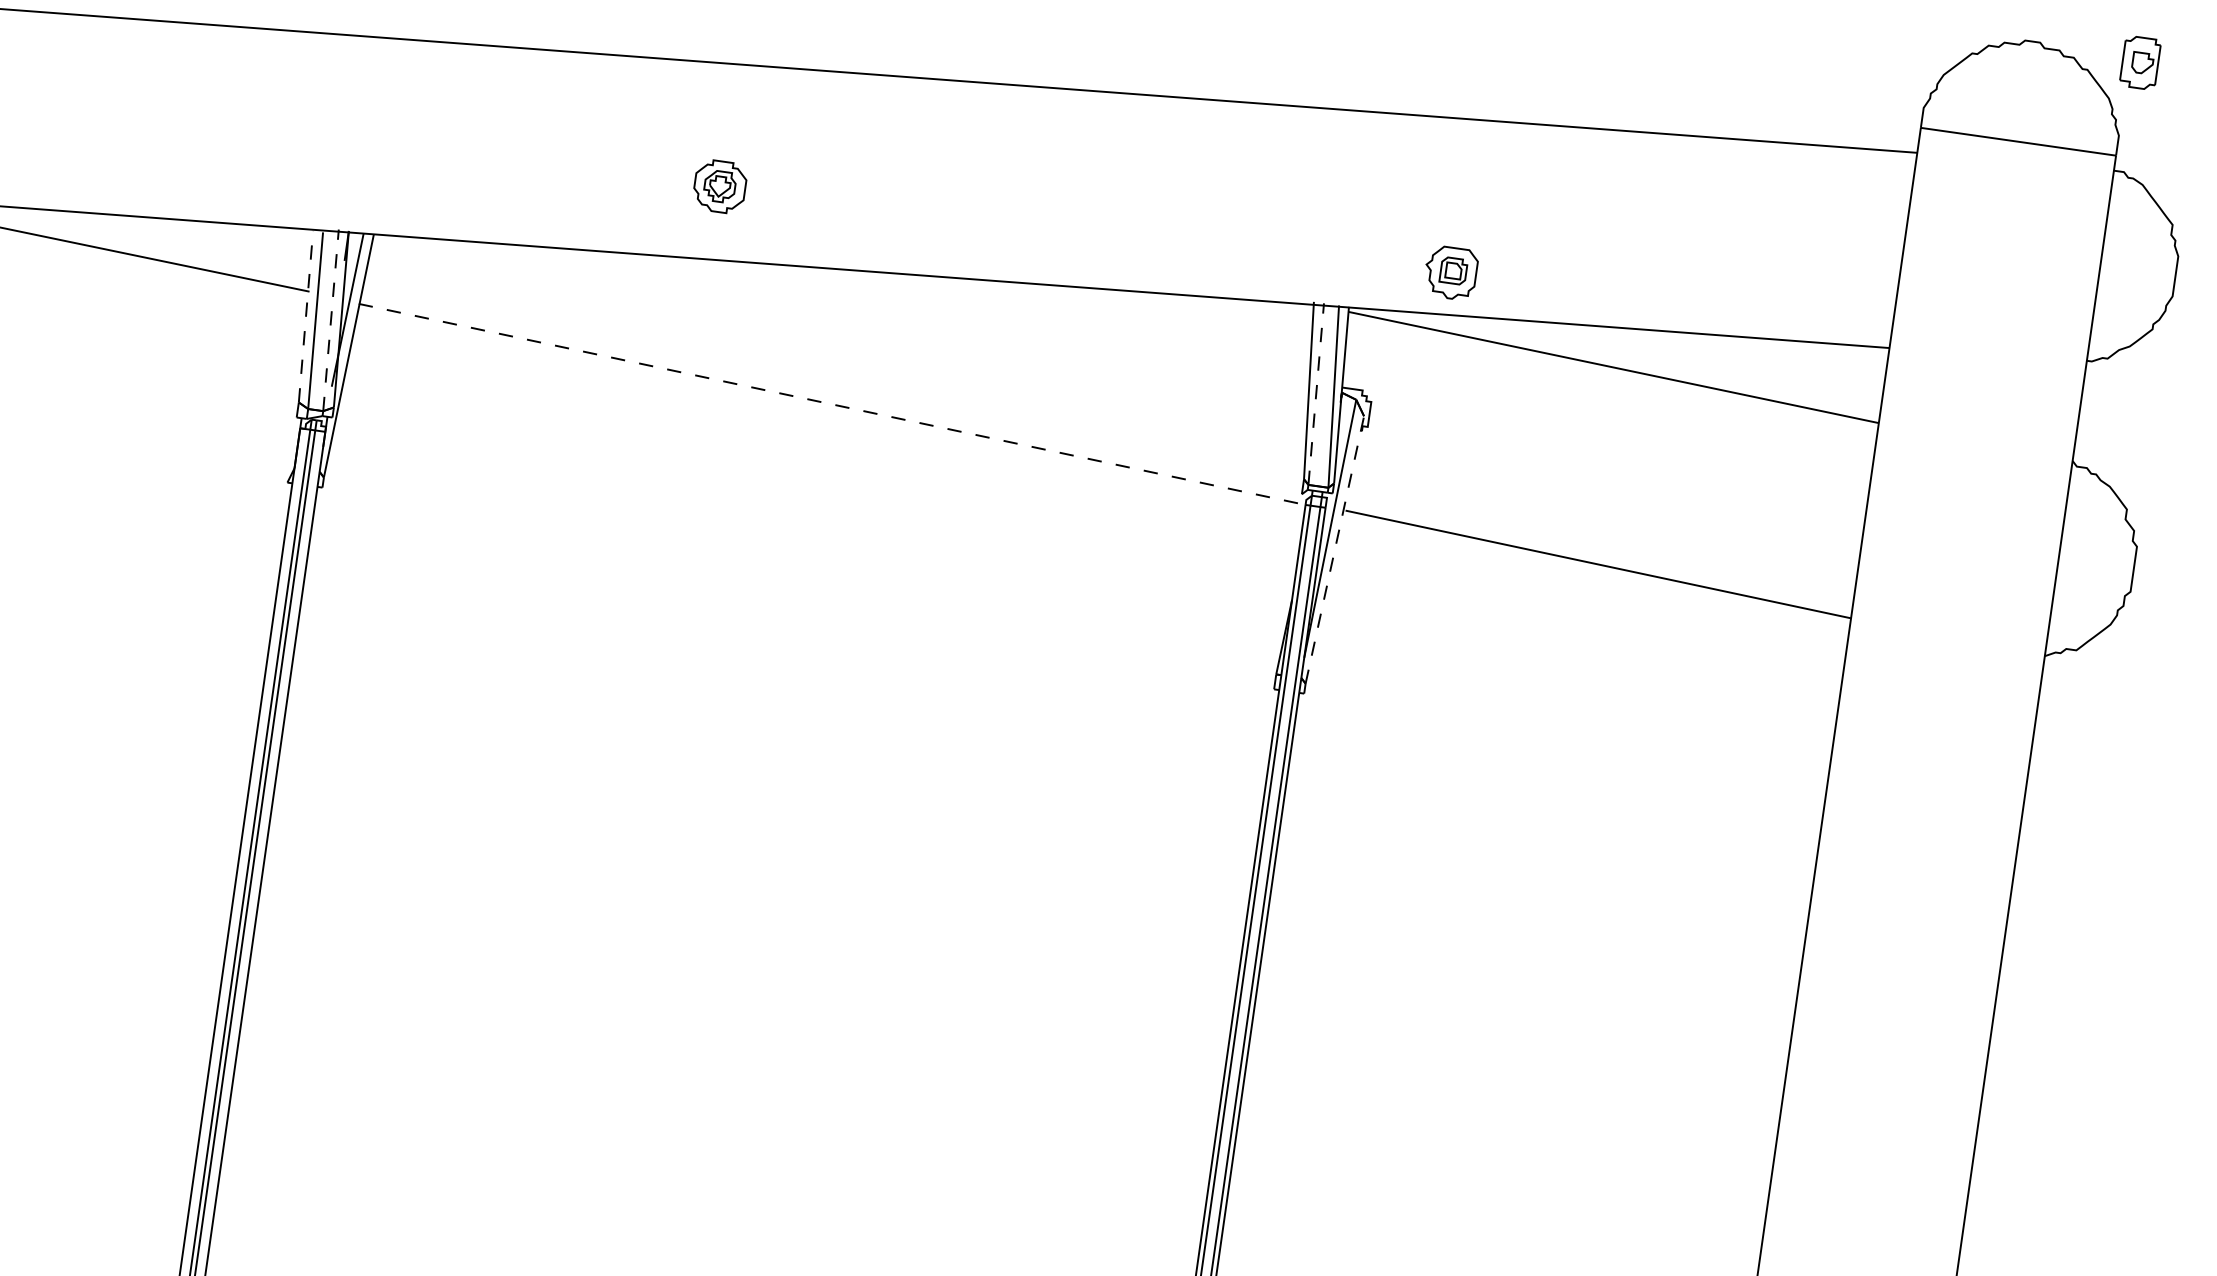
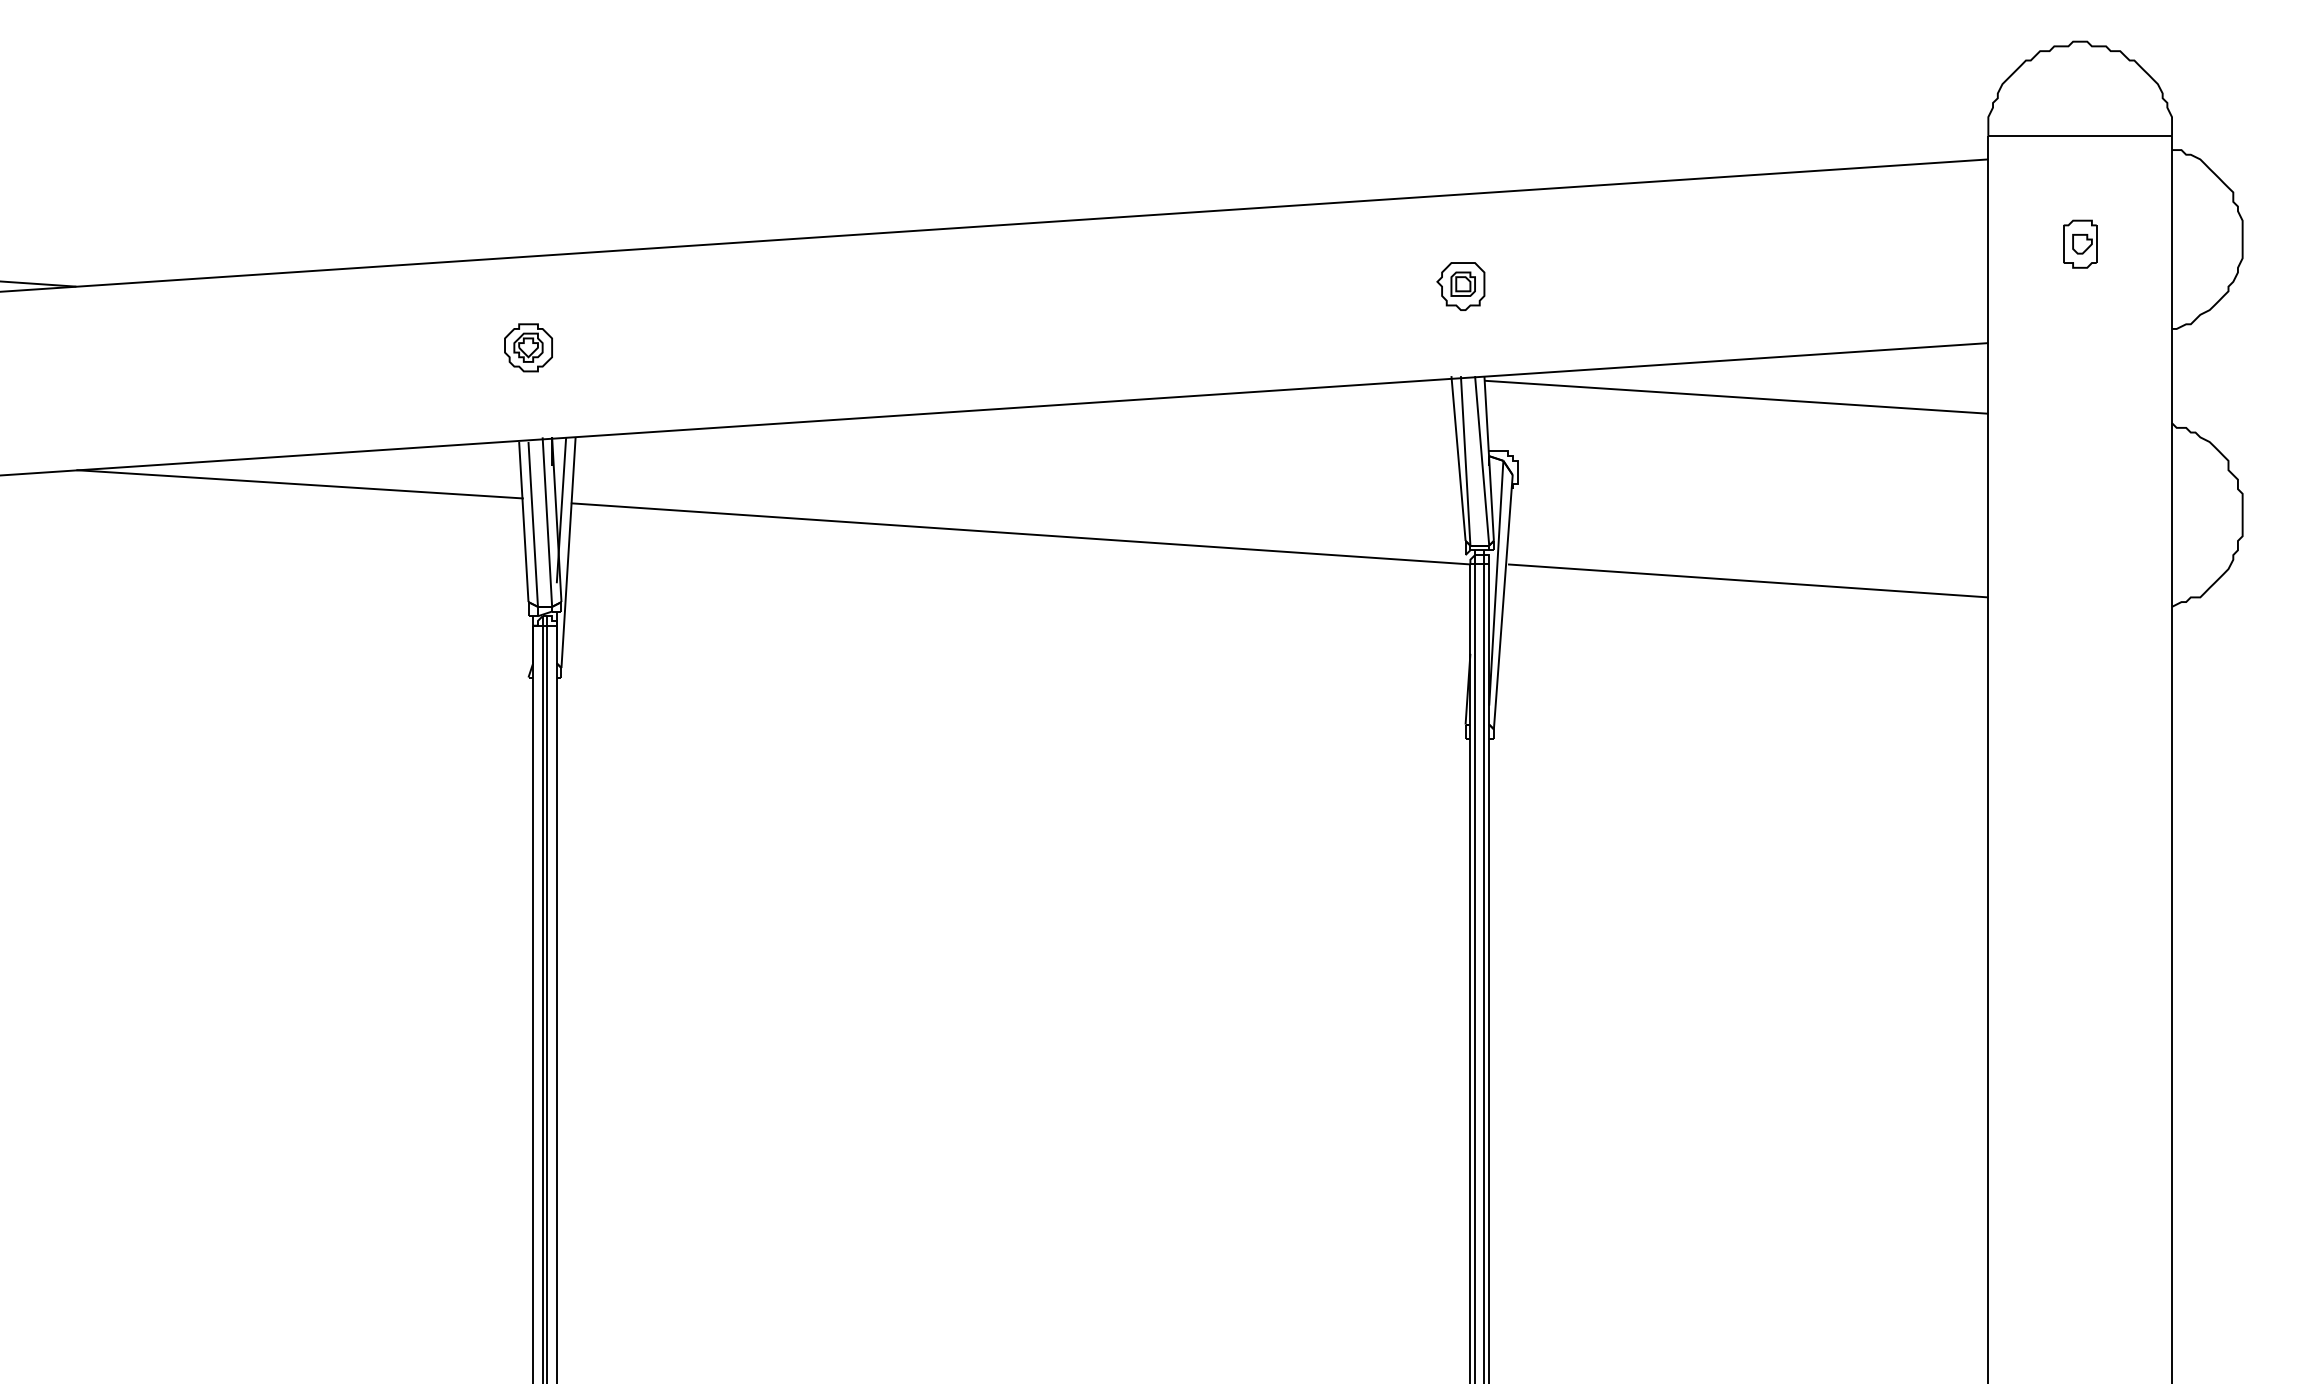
part: (2140, 62) -> (2080, 243), moved
part: (719, 186) -> (528, 347), moved
part: (1450, 272) -> (1460, 286), moved
line: (305, 316) -> (523, 521), dashed -> solid
line: (331, 320) -> (547, 522), dashed -> solid
line: (1316, 393) -> (1465, 460), dashed -> solid
line: (832, 404) -> (1020, 533), dashed -> solid
line: (1335, 549) -> (1503, 601), dashed -> solid

